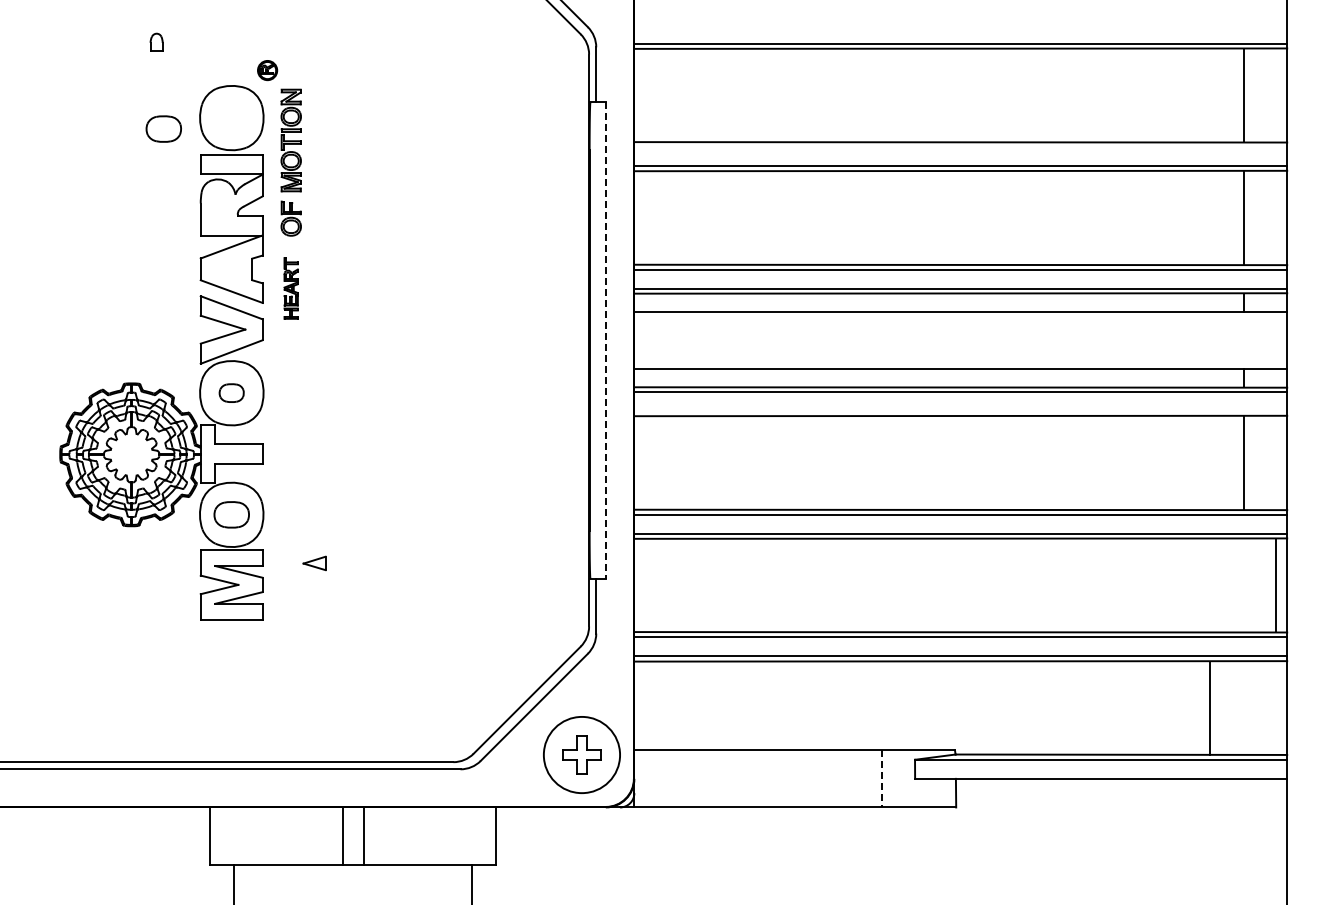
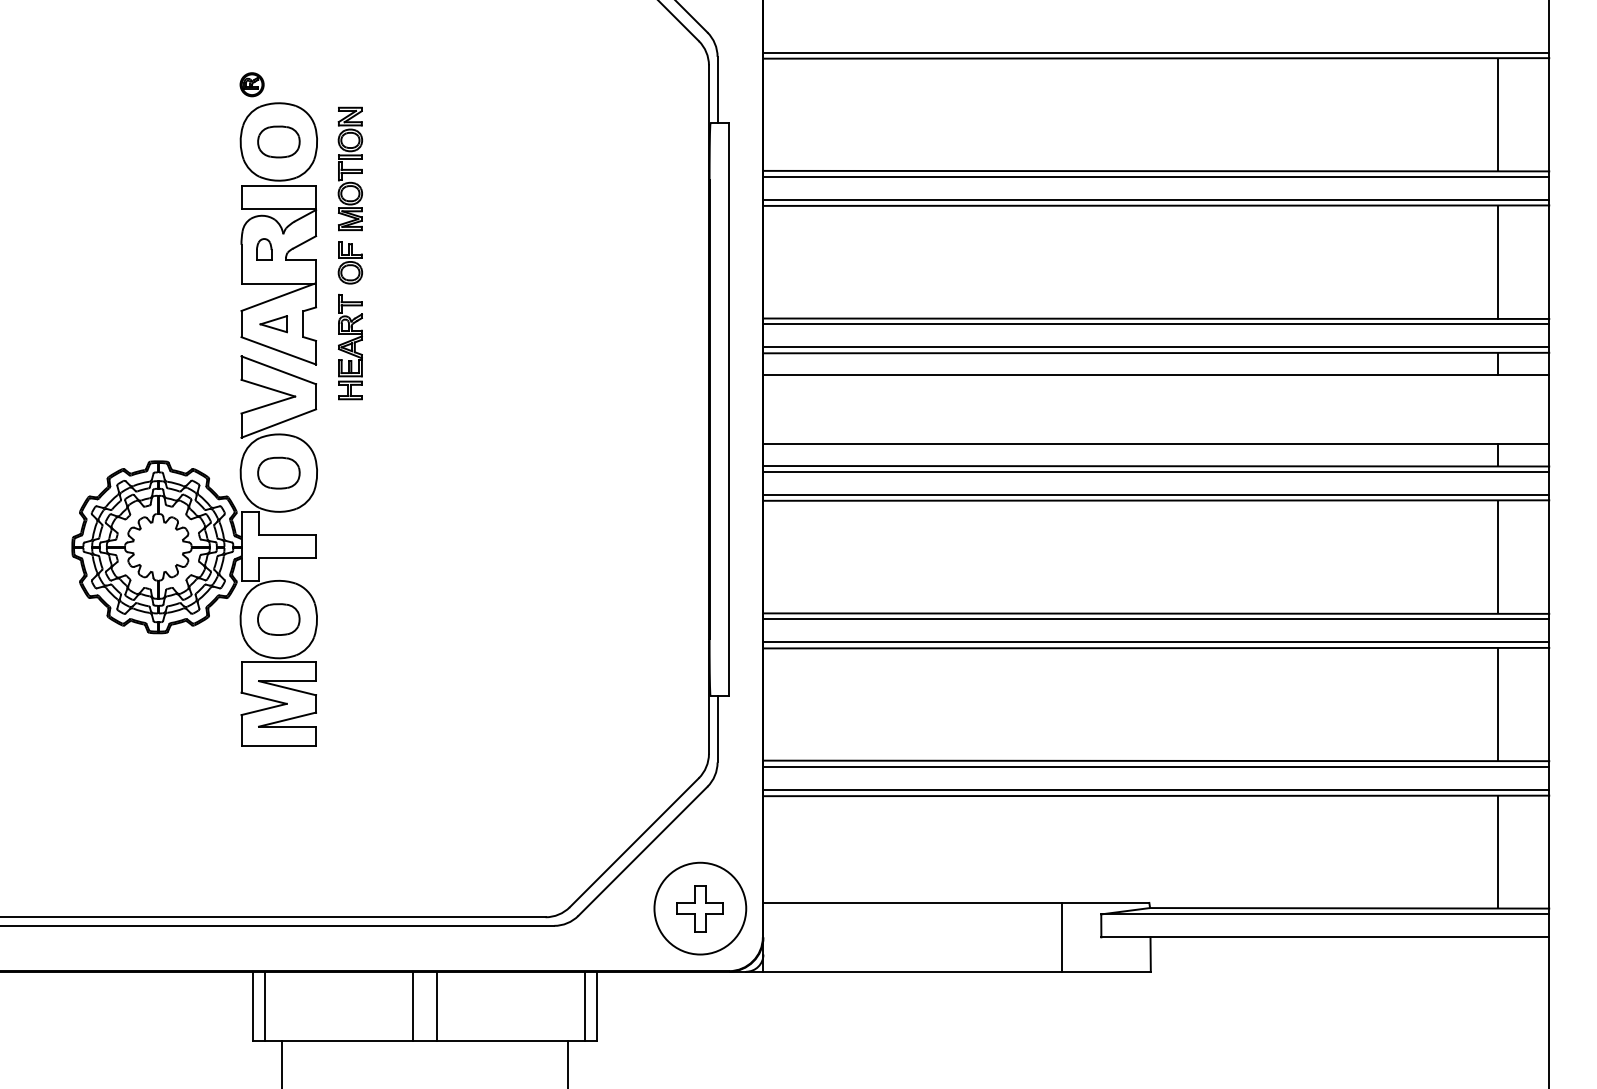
part: (156, 41) -> (264, 248), moved
part: (267, 70) -> (252, 84), moved
part: (163, 128) -> (278, 141), moved
line: (960, 147) -> (1155, 177), added
part: (290, 288) -> (349, 347), size x1.43
line: (605, 340) -> (728, 409), dashed -> solid
part: (231, 392) -> (278, 472), size x1.43
line: (960, 411) -> (1155, 495), added
part: (314, 563) -> (273, 324), moved
line: (1276, 585) -> (1497, 704), moved
line: (1210, 707) -> (1497, 851), moved
line: (882, 778) -> (1062, 936), dashed -> solid
line: (220, 835) -> (265, 1005), added
line: (485, 835) -> (584, 1005), added

